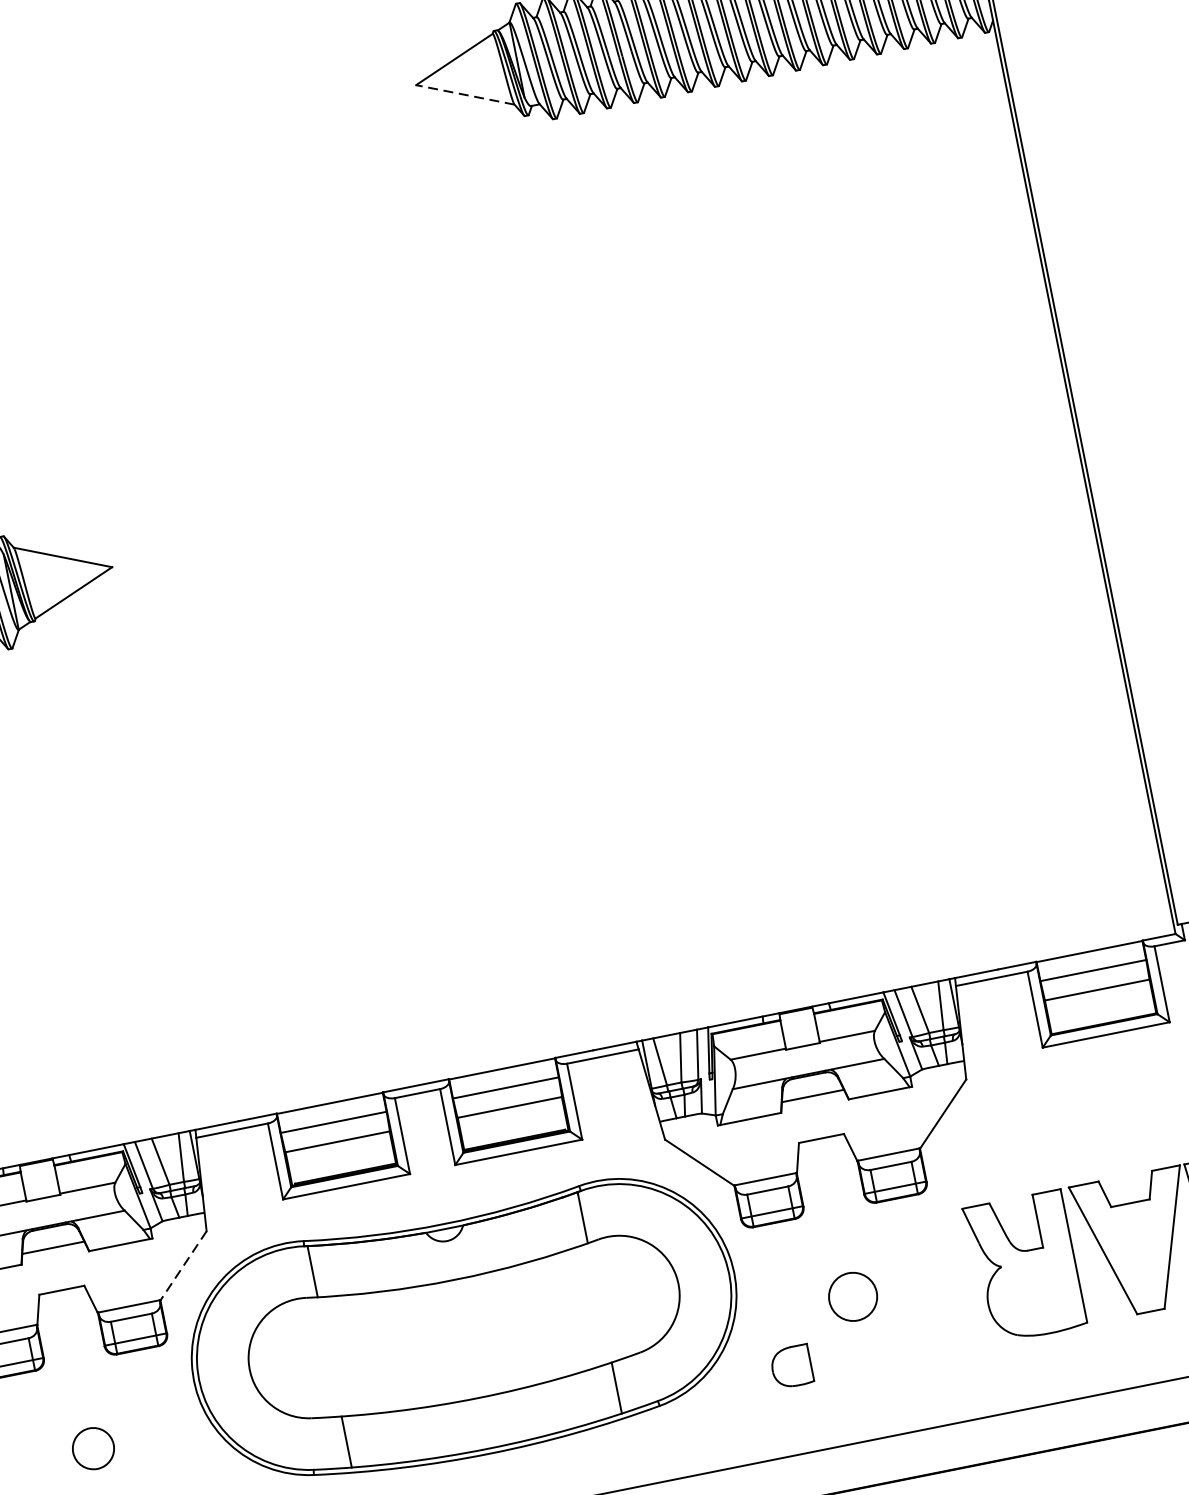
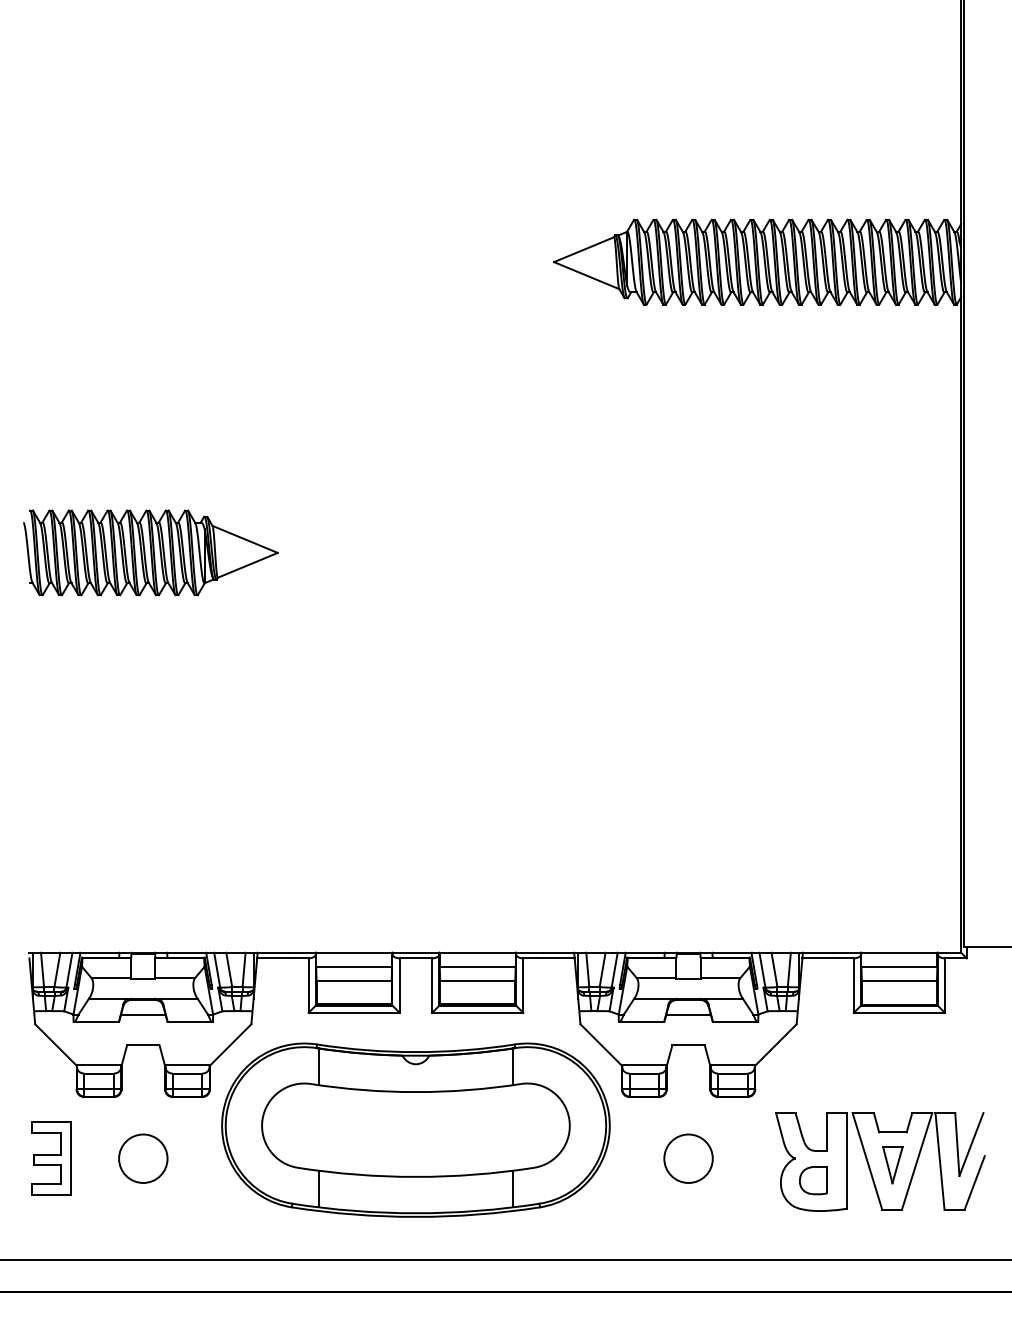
line: (465, 94) -> (586, 275), dashed -> solid
part: (1139, 1249) -> (892, 1165), added
line: (183, 1266) -> (230, 1045), dashed -> solid
circle: (852, 1296) -> (688, 1158), size x1.43
part: (791, 1366) -> (813, 1180), moved
circle: (93, 1448) -> (143, 1158), size x1.67

